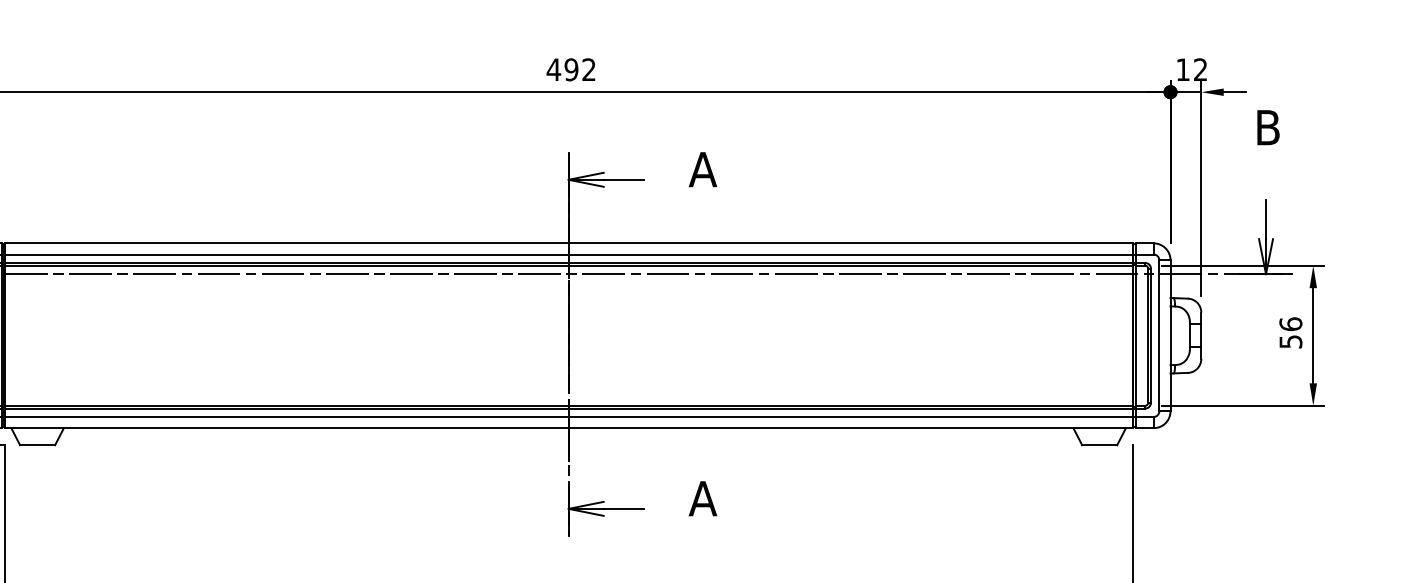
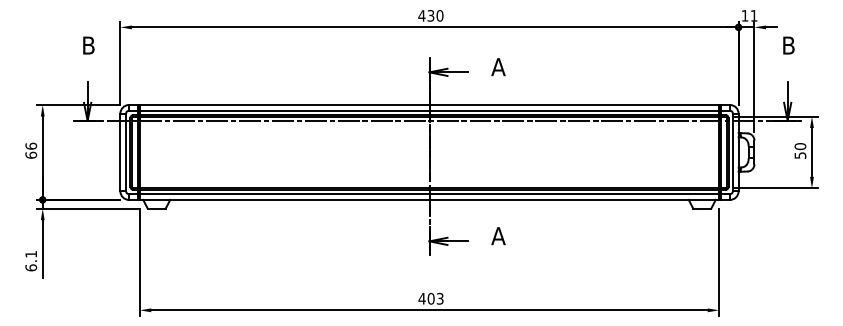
text: (580, 69) -> (435, 15), 492 -> 430
text: (1199, 69) -> (753, 15), 12 -> 11
text: (1289, 324) -> (799, 146), 56 -> 50

